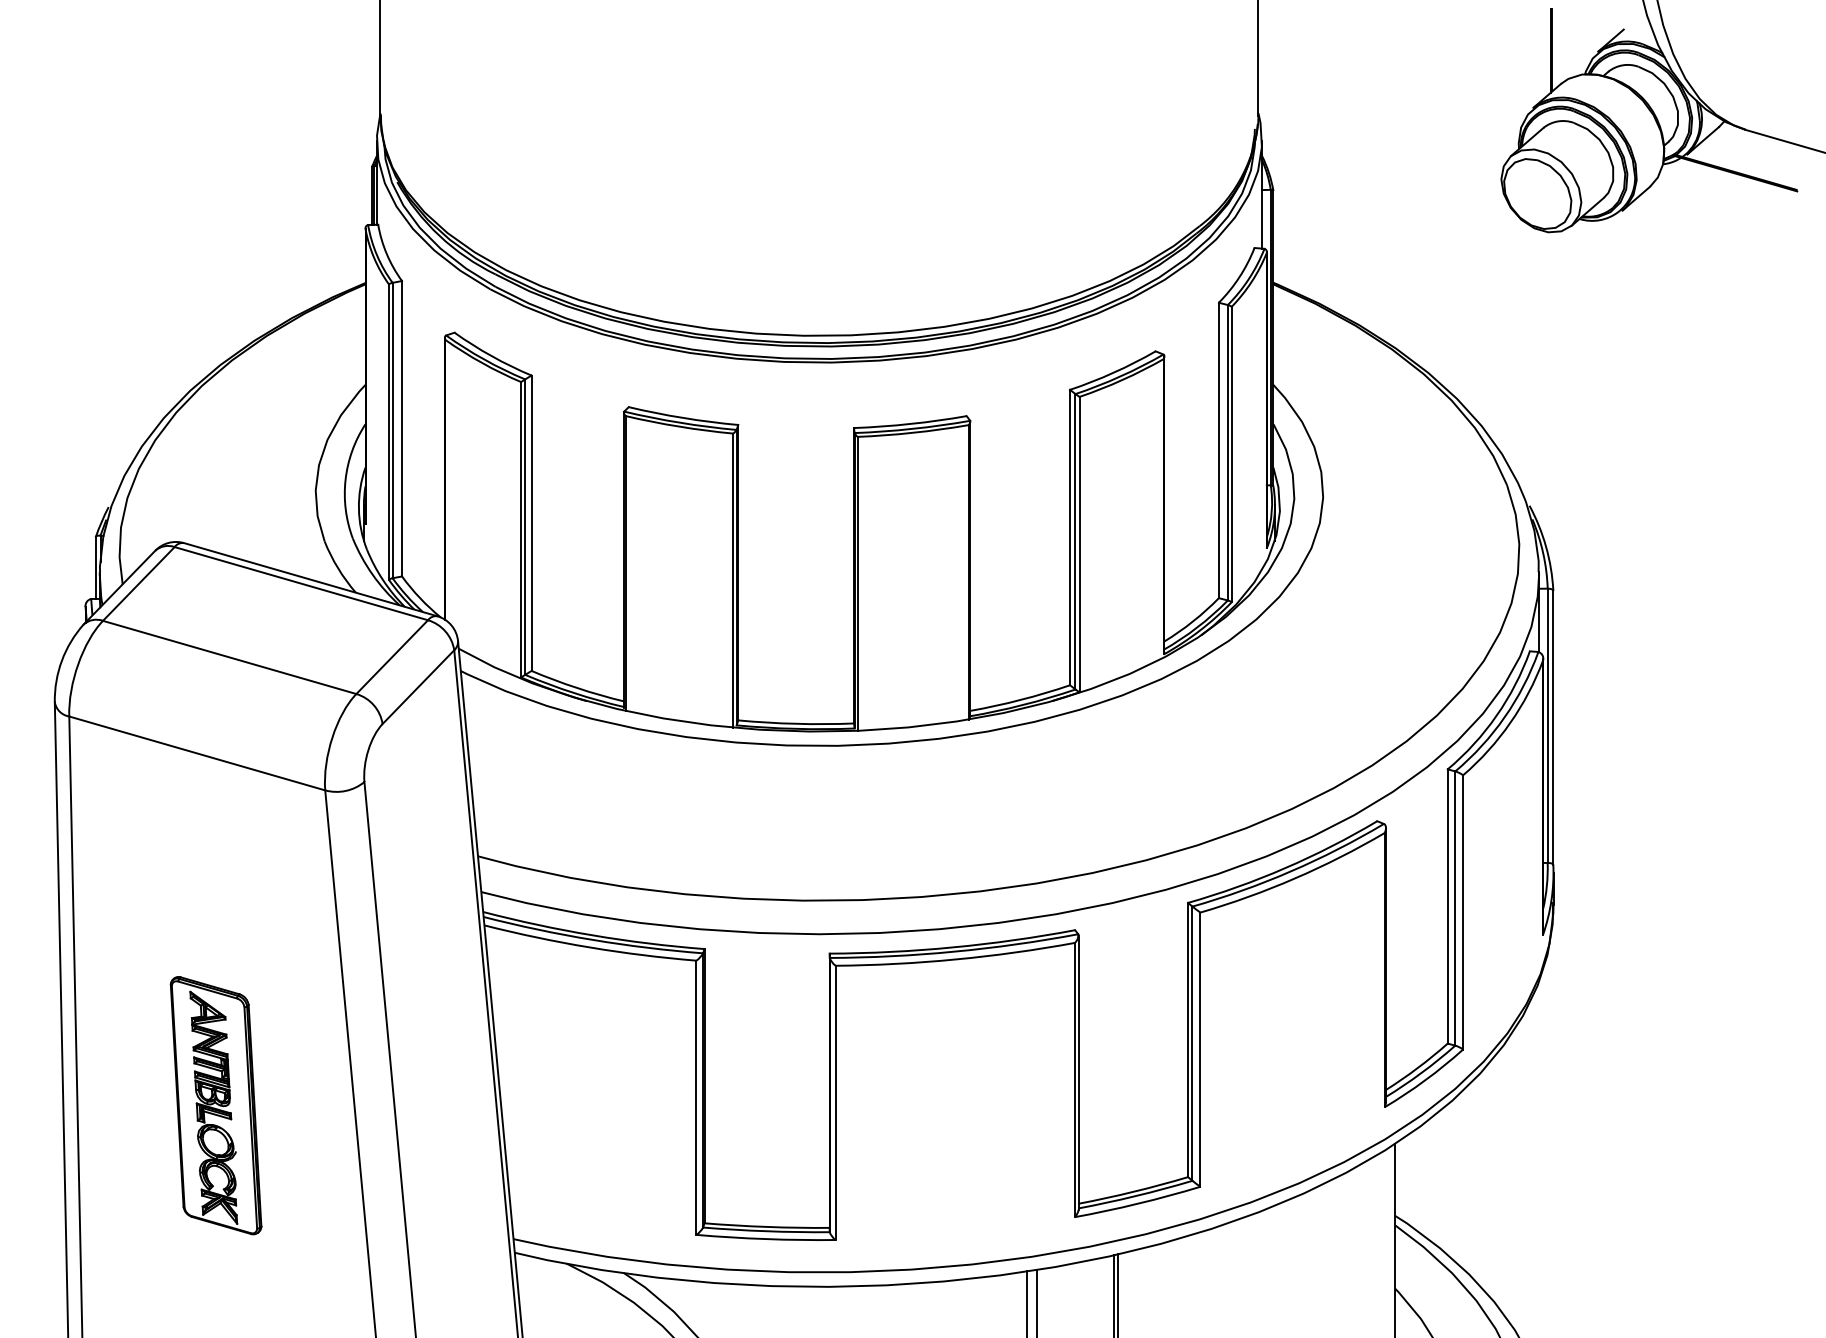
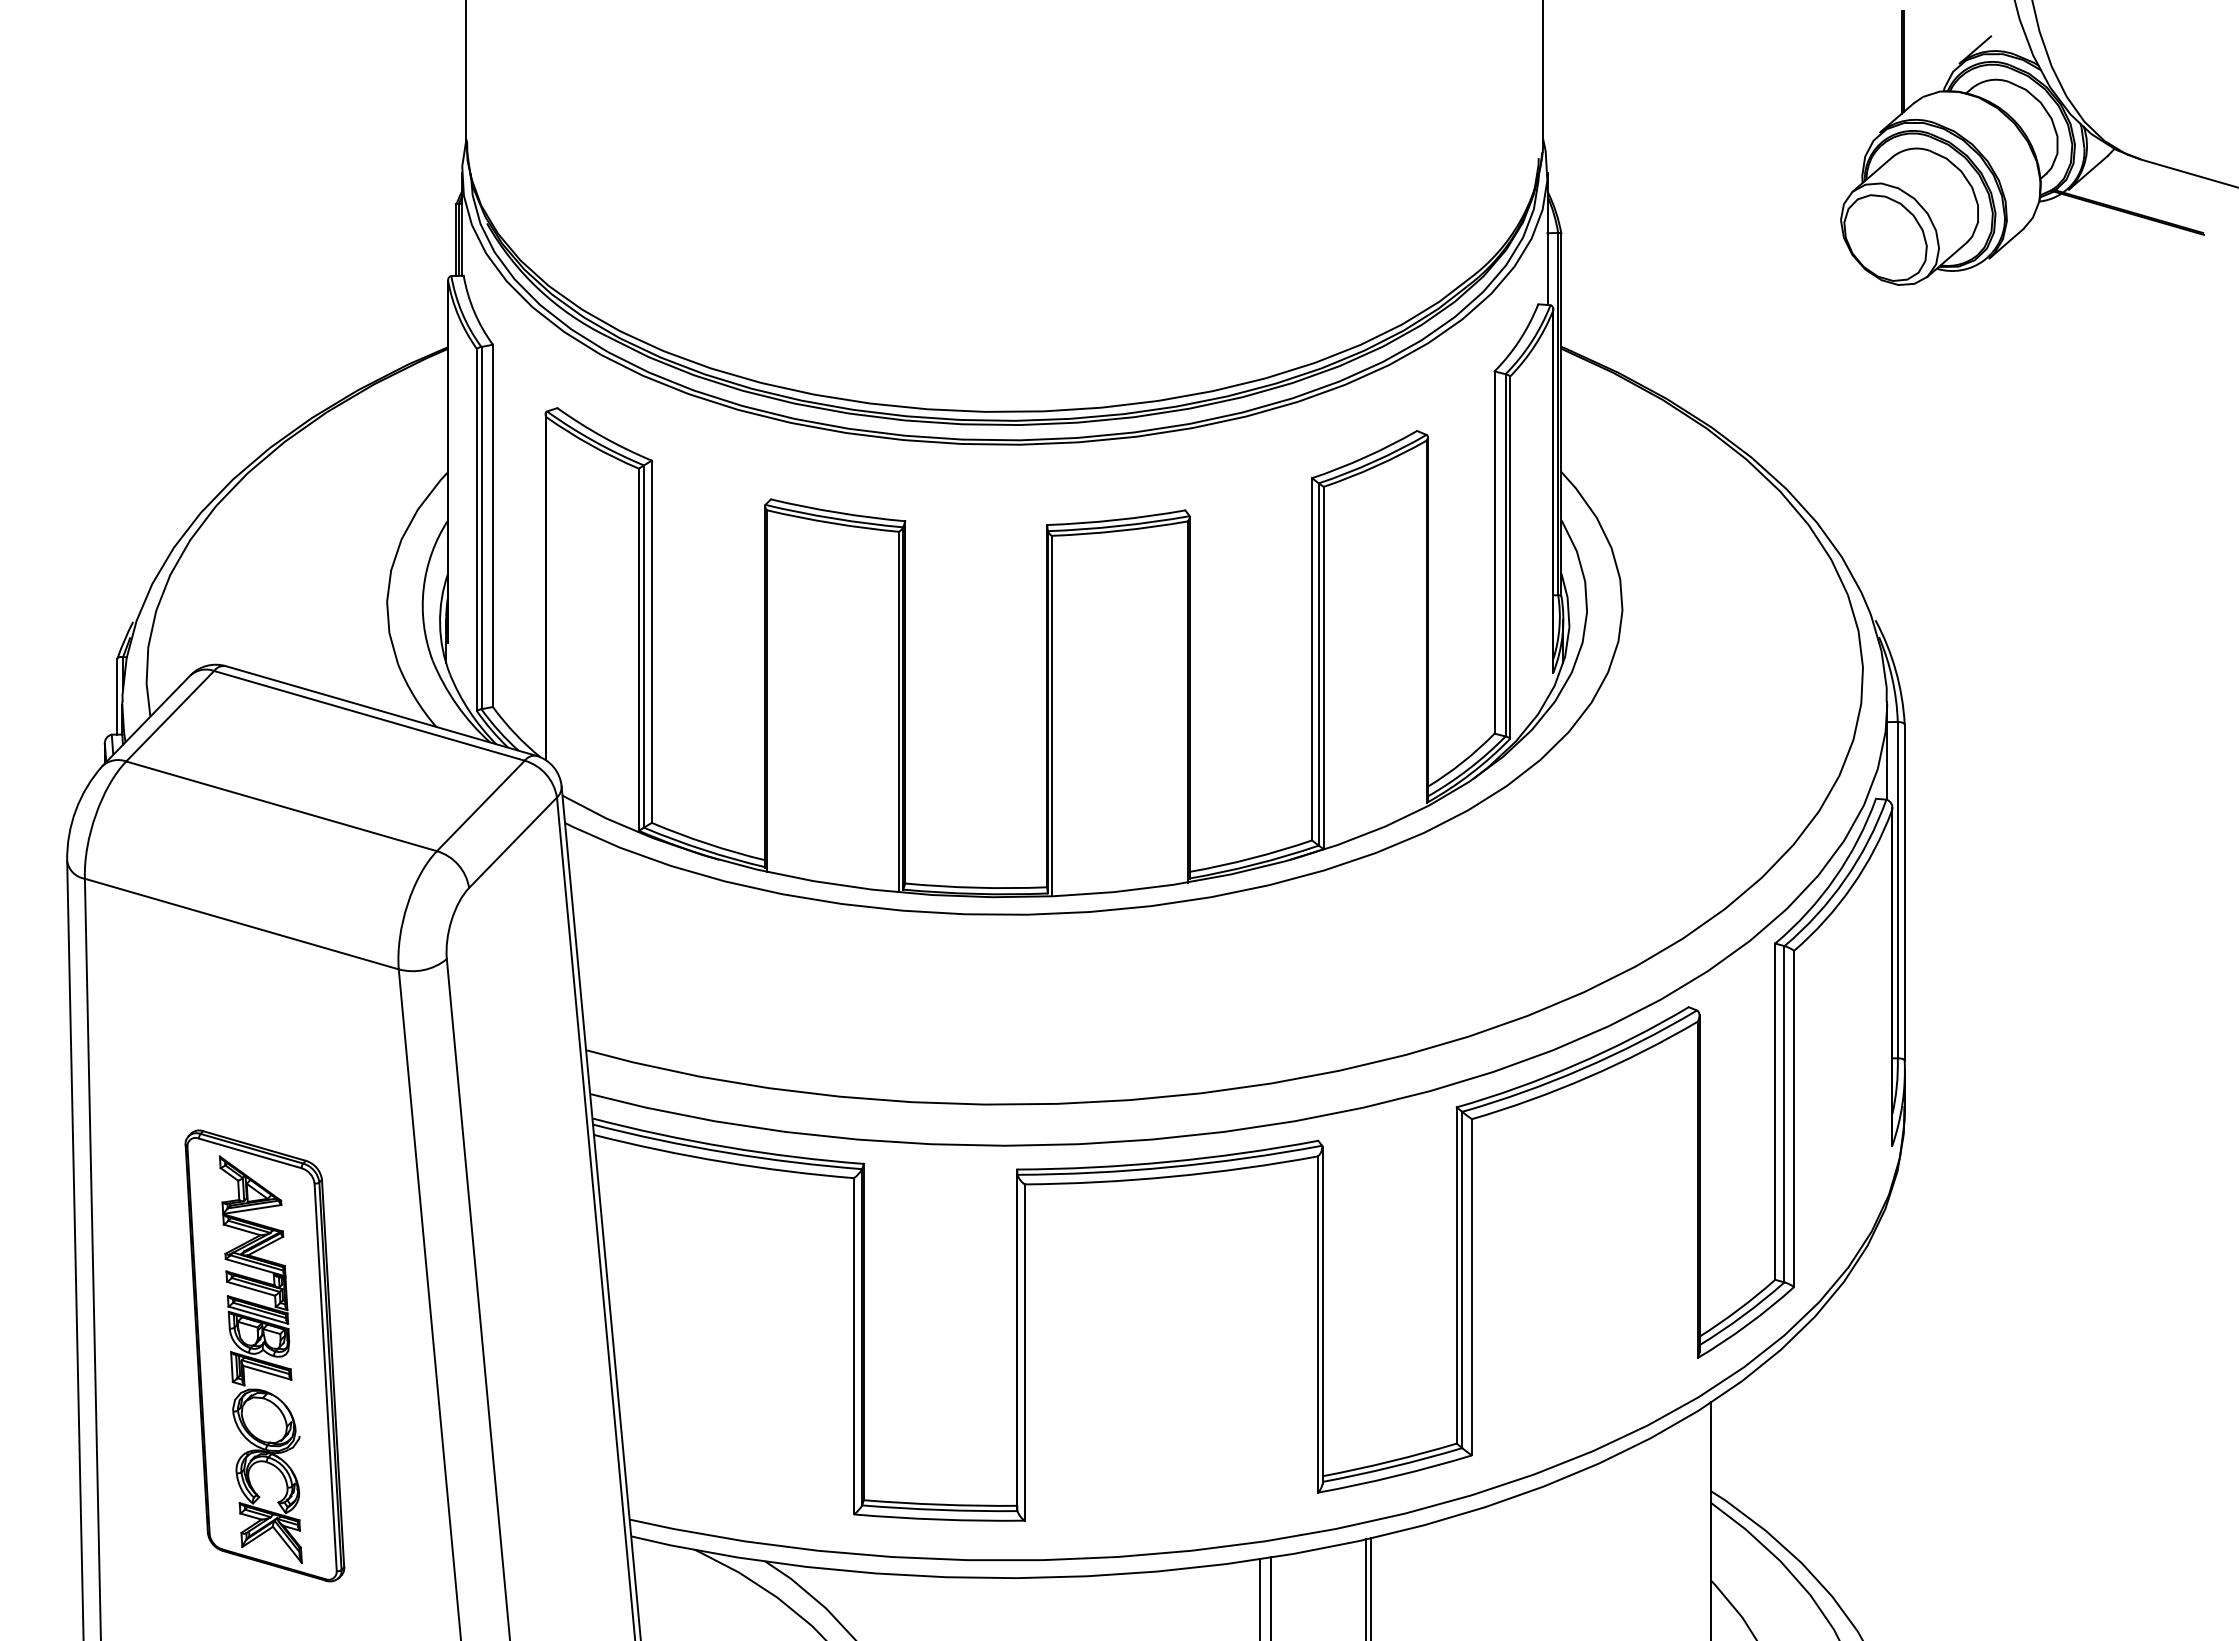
part: (215, 1105) -> (264, 1355), size x1.43

